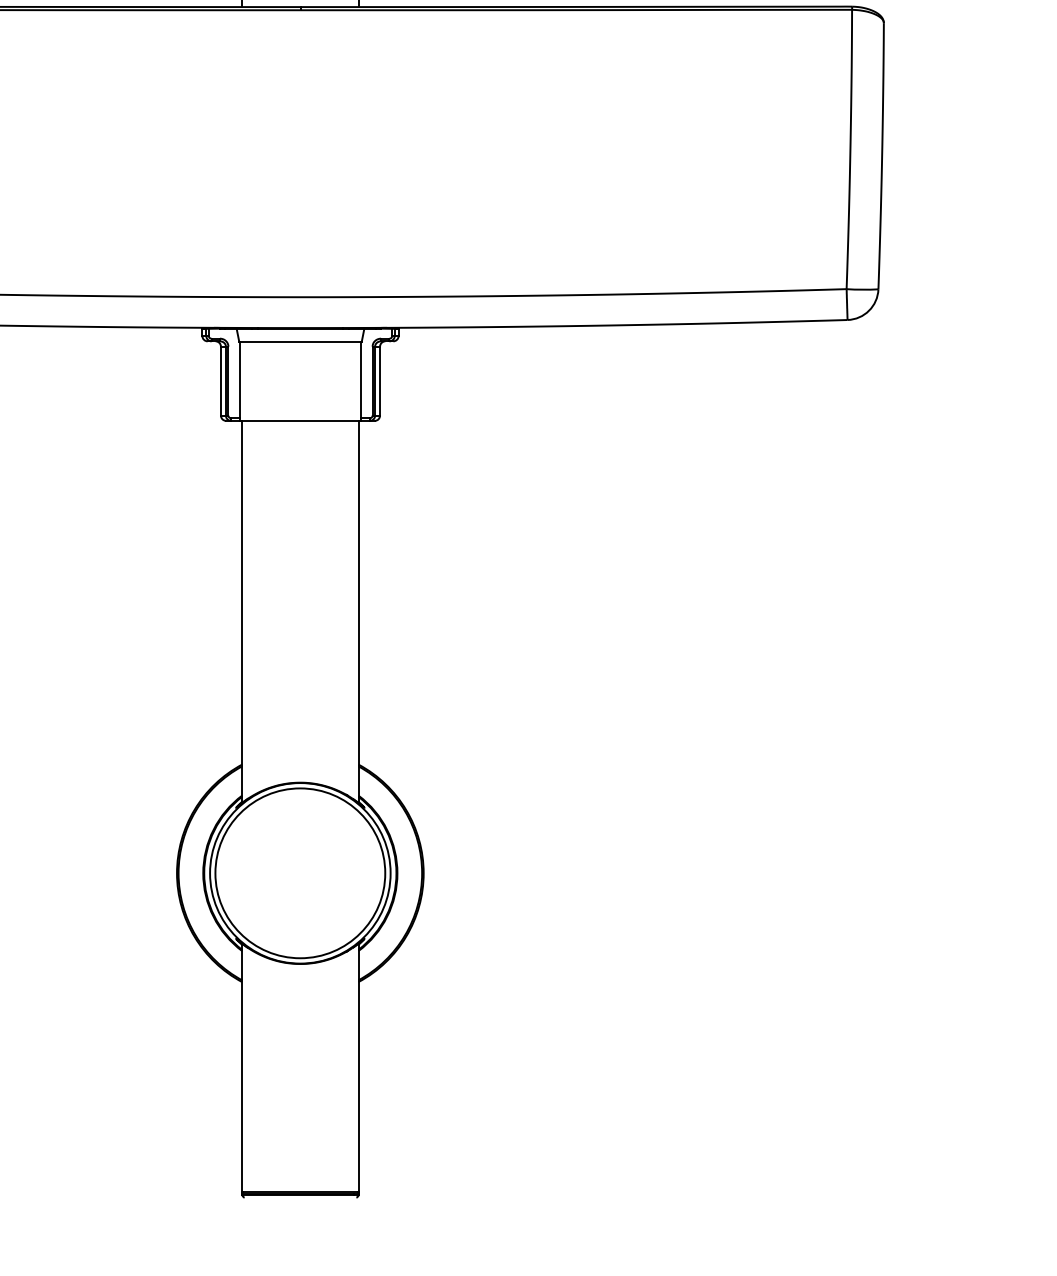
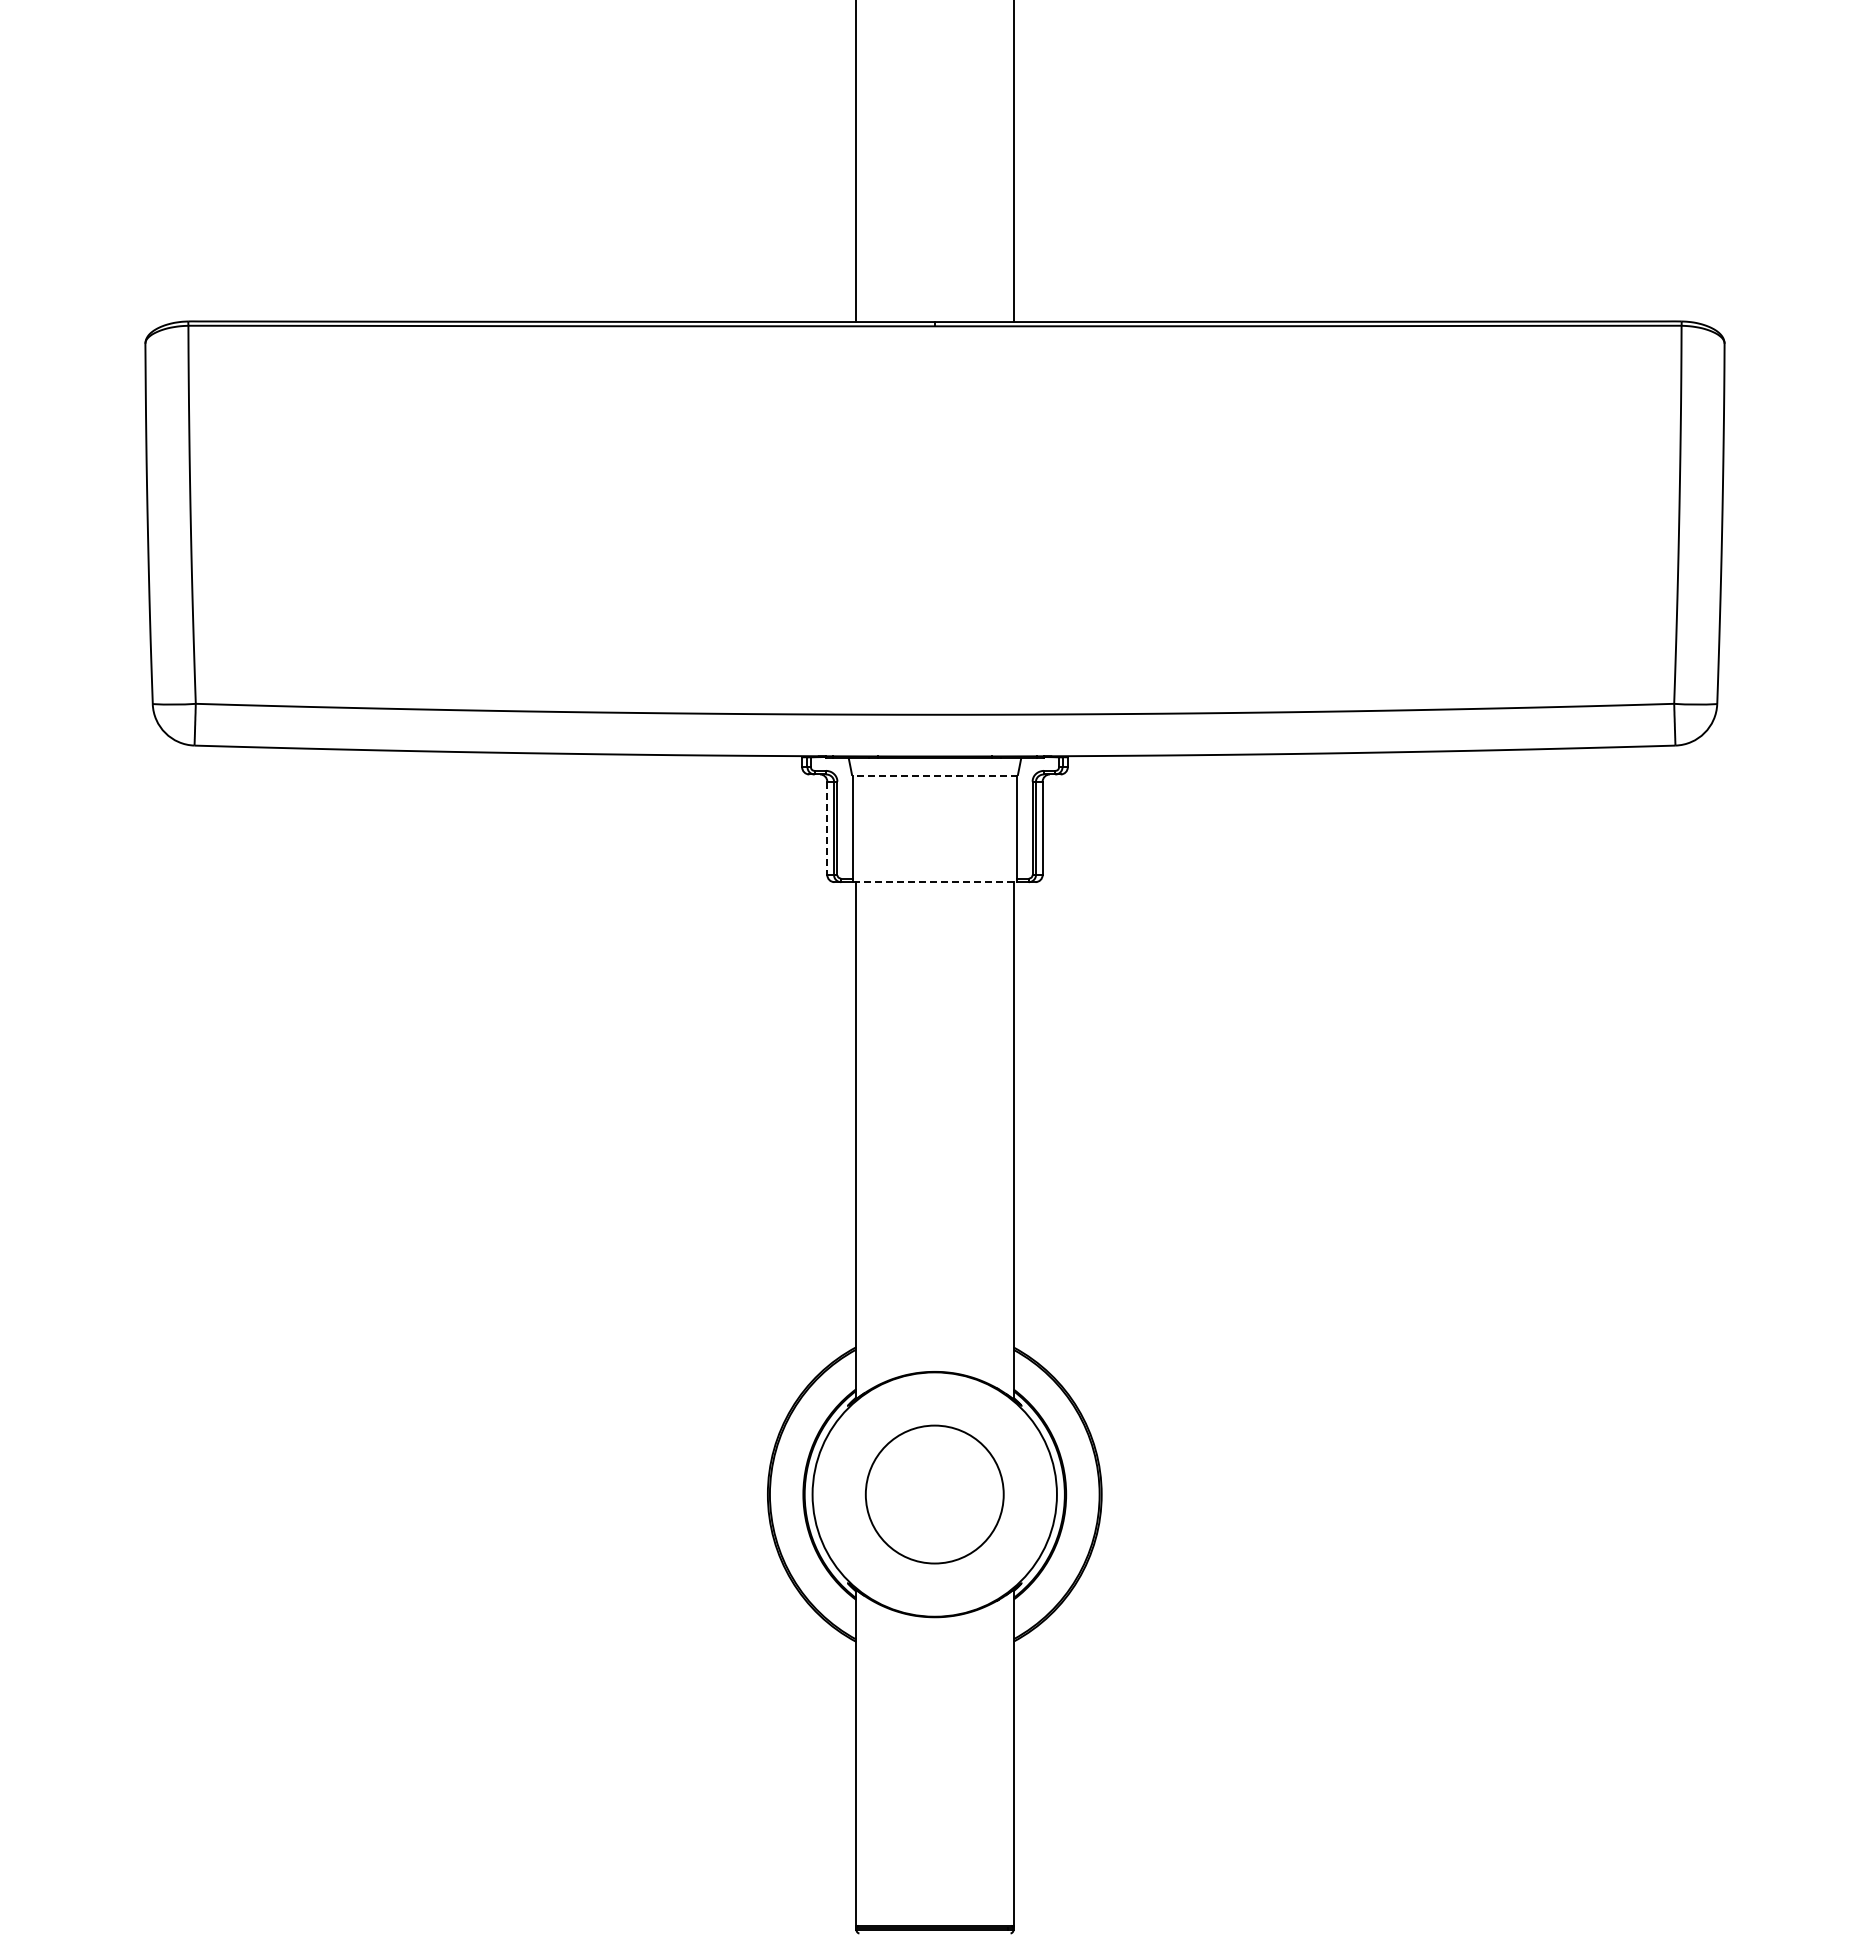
line: (300, 342) -> (935, 775), solid -> dashed
line: (221, 381) -> (827, 828), solid -> dashed
line: (300, 421) -> (935, 882), solid -> dashed
circle: (300, 873) -> (934, 1494), size x0.6

